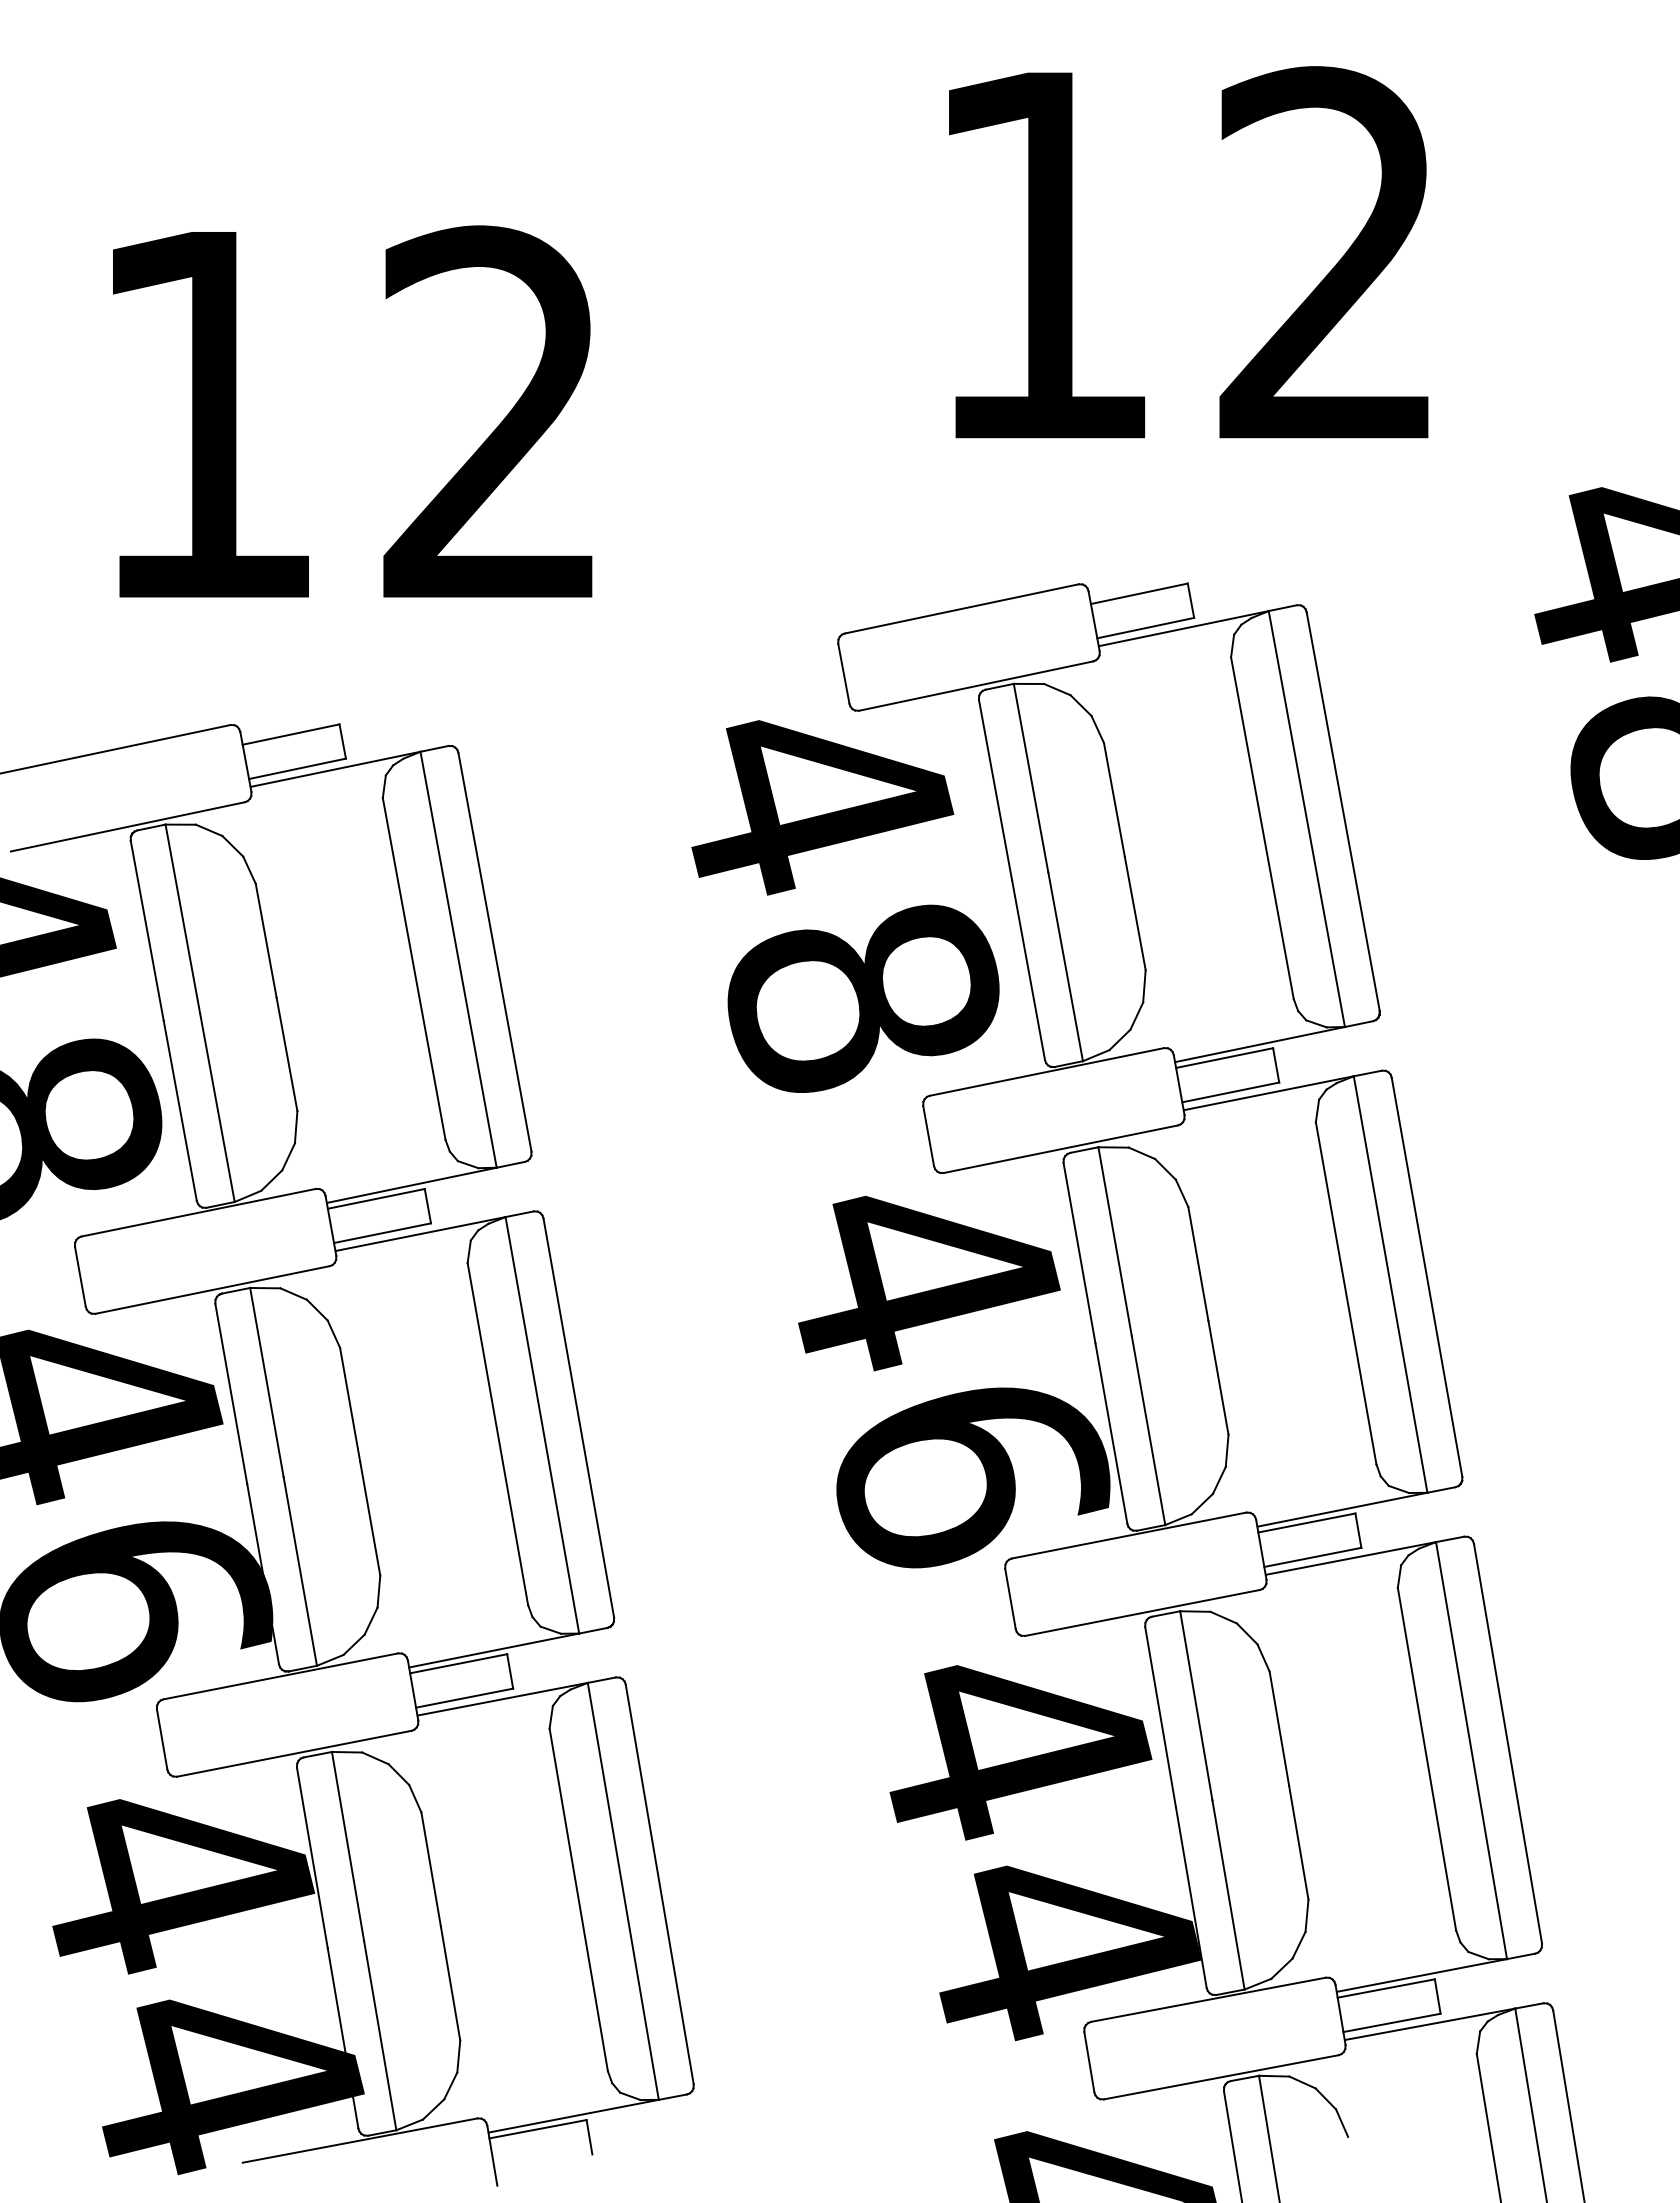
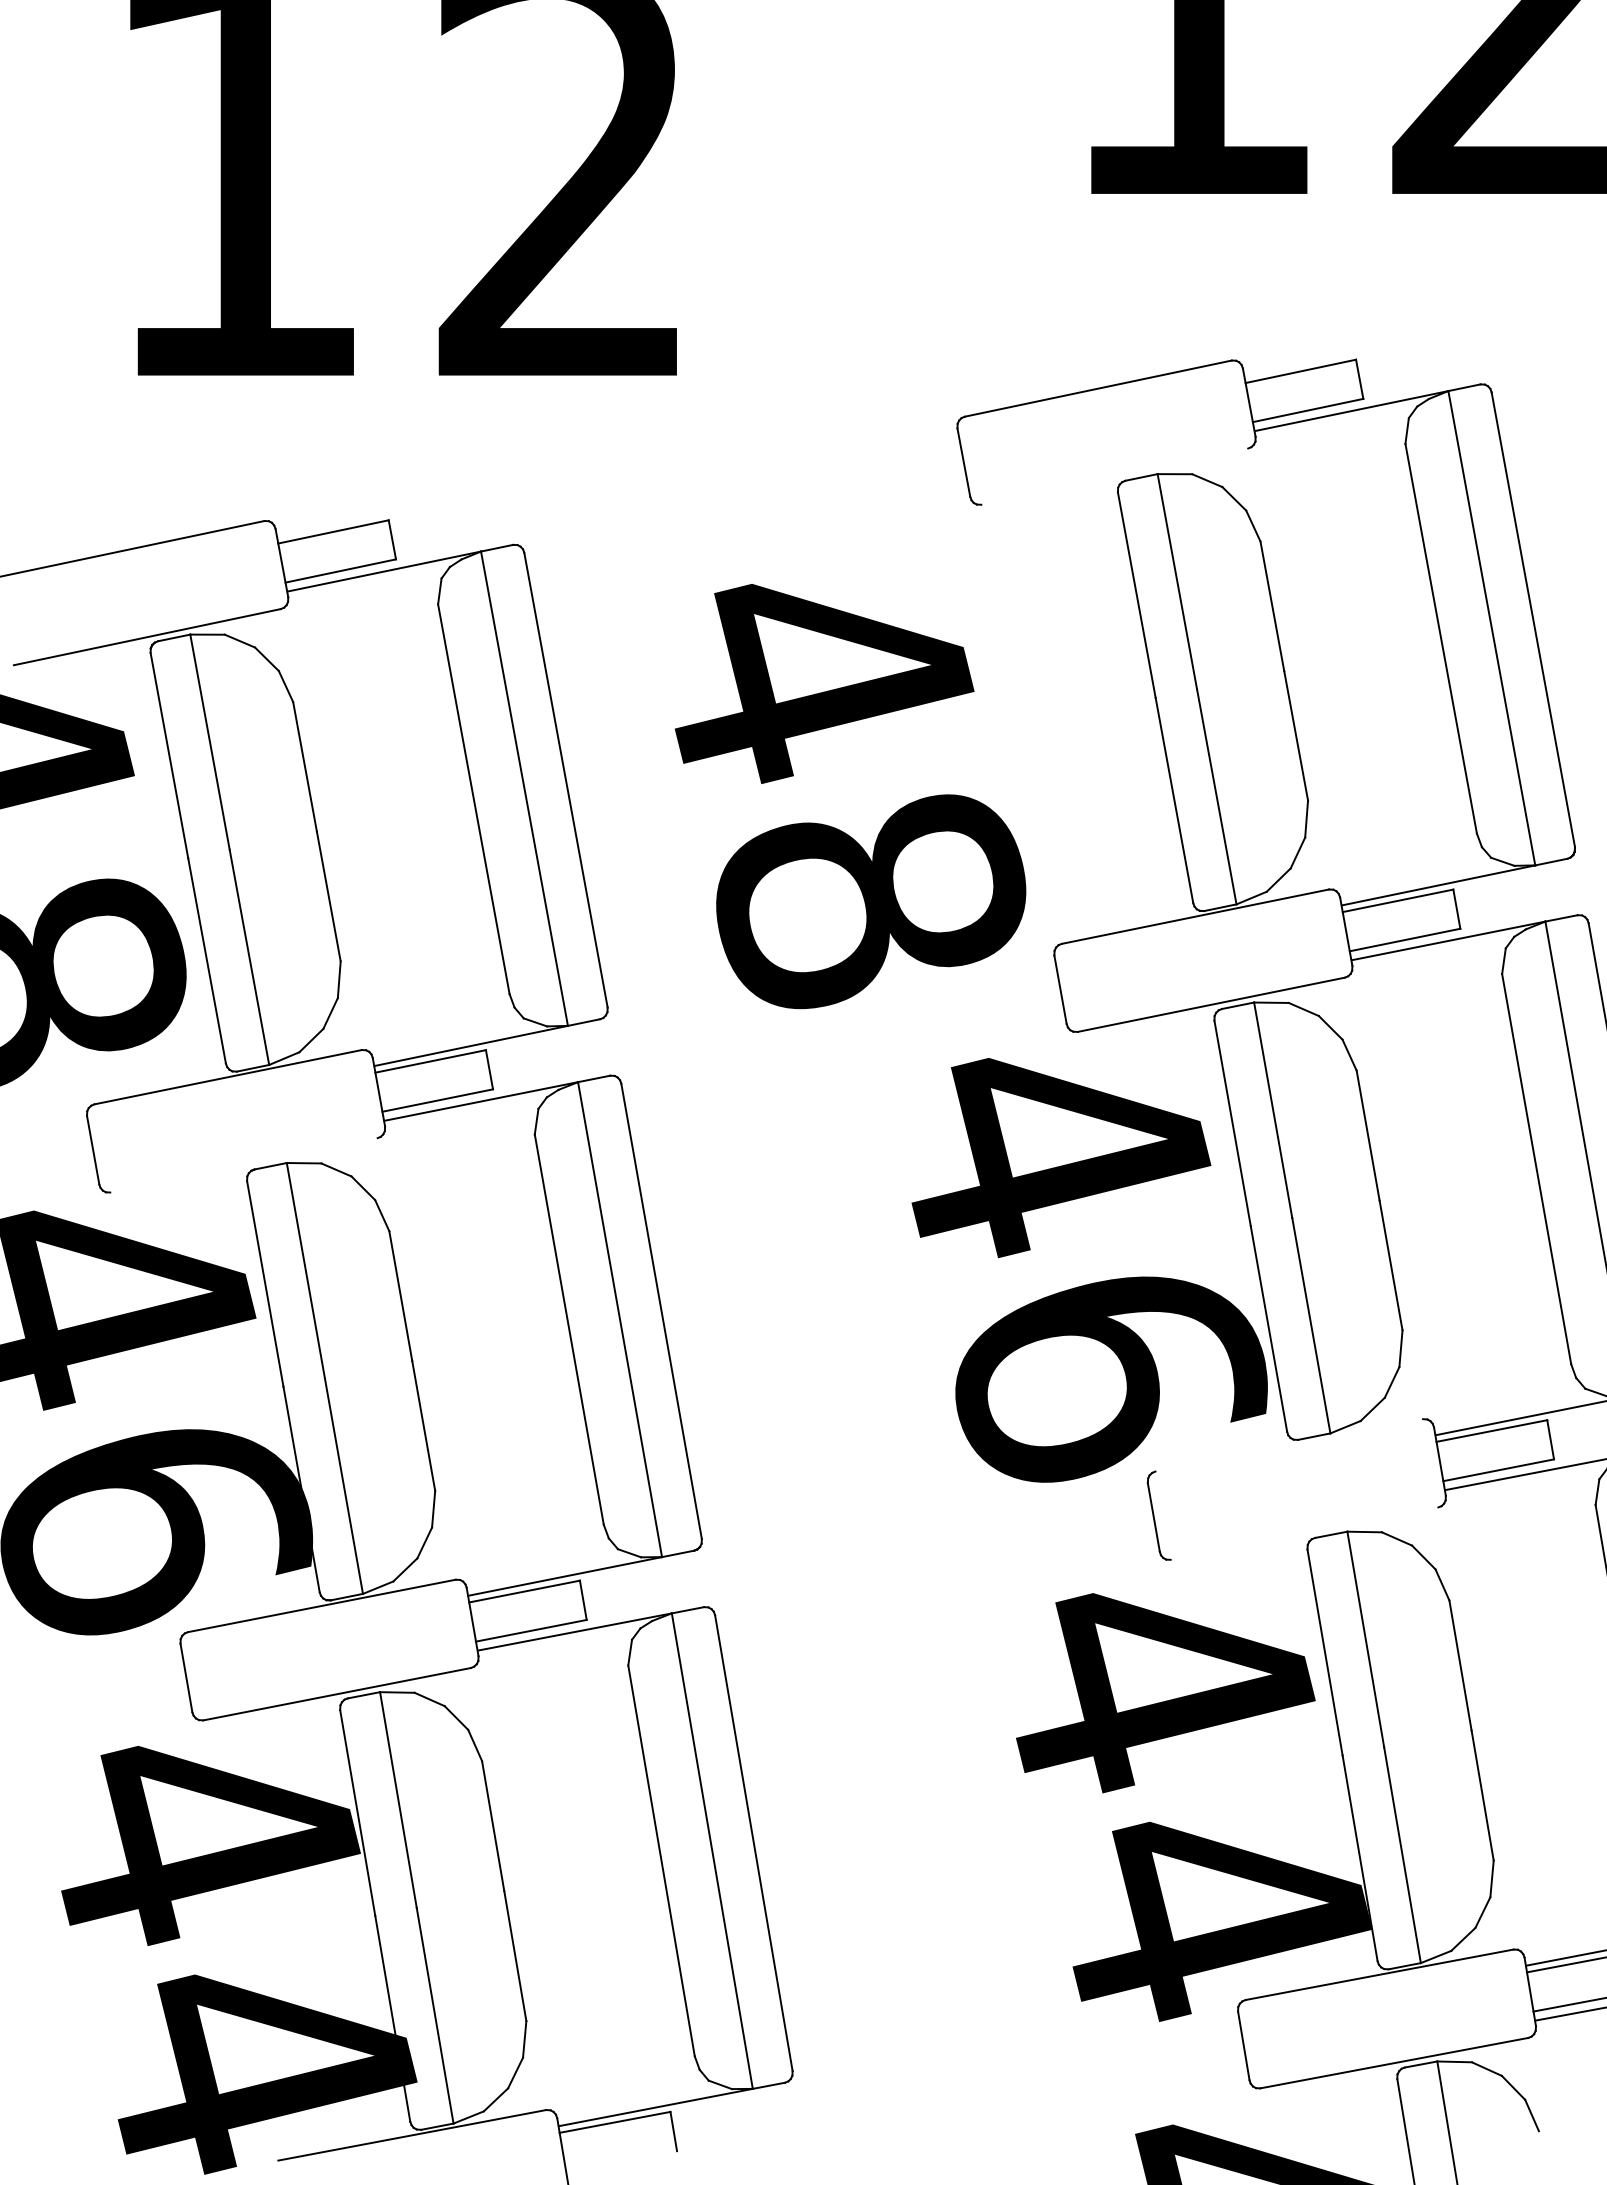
line: (976, 685) -> (1115, 475), removed
text: (845, 906) -> (850, 796), moved
line: (212, 1289) -> (243, 1164), removed
line: (1128, 1535) -> (1288, 1445), removed
line: (1142, 1612) -> (1304, 1533), removed

